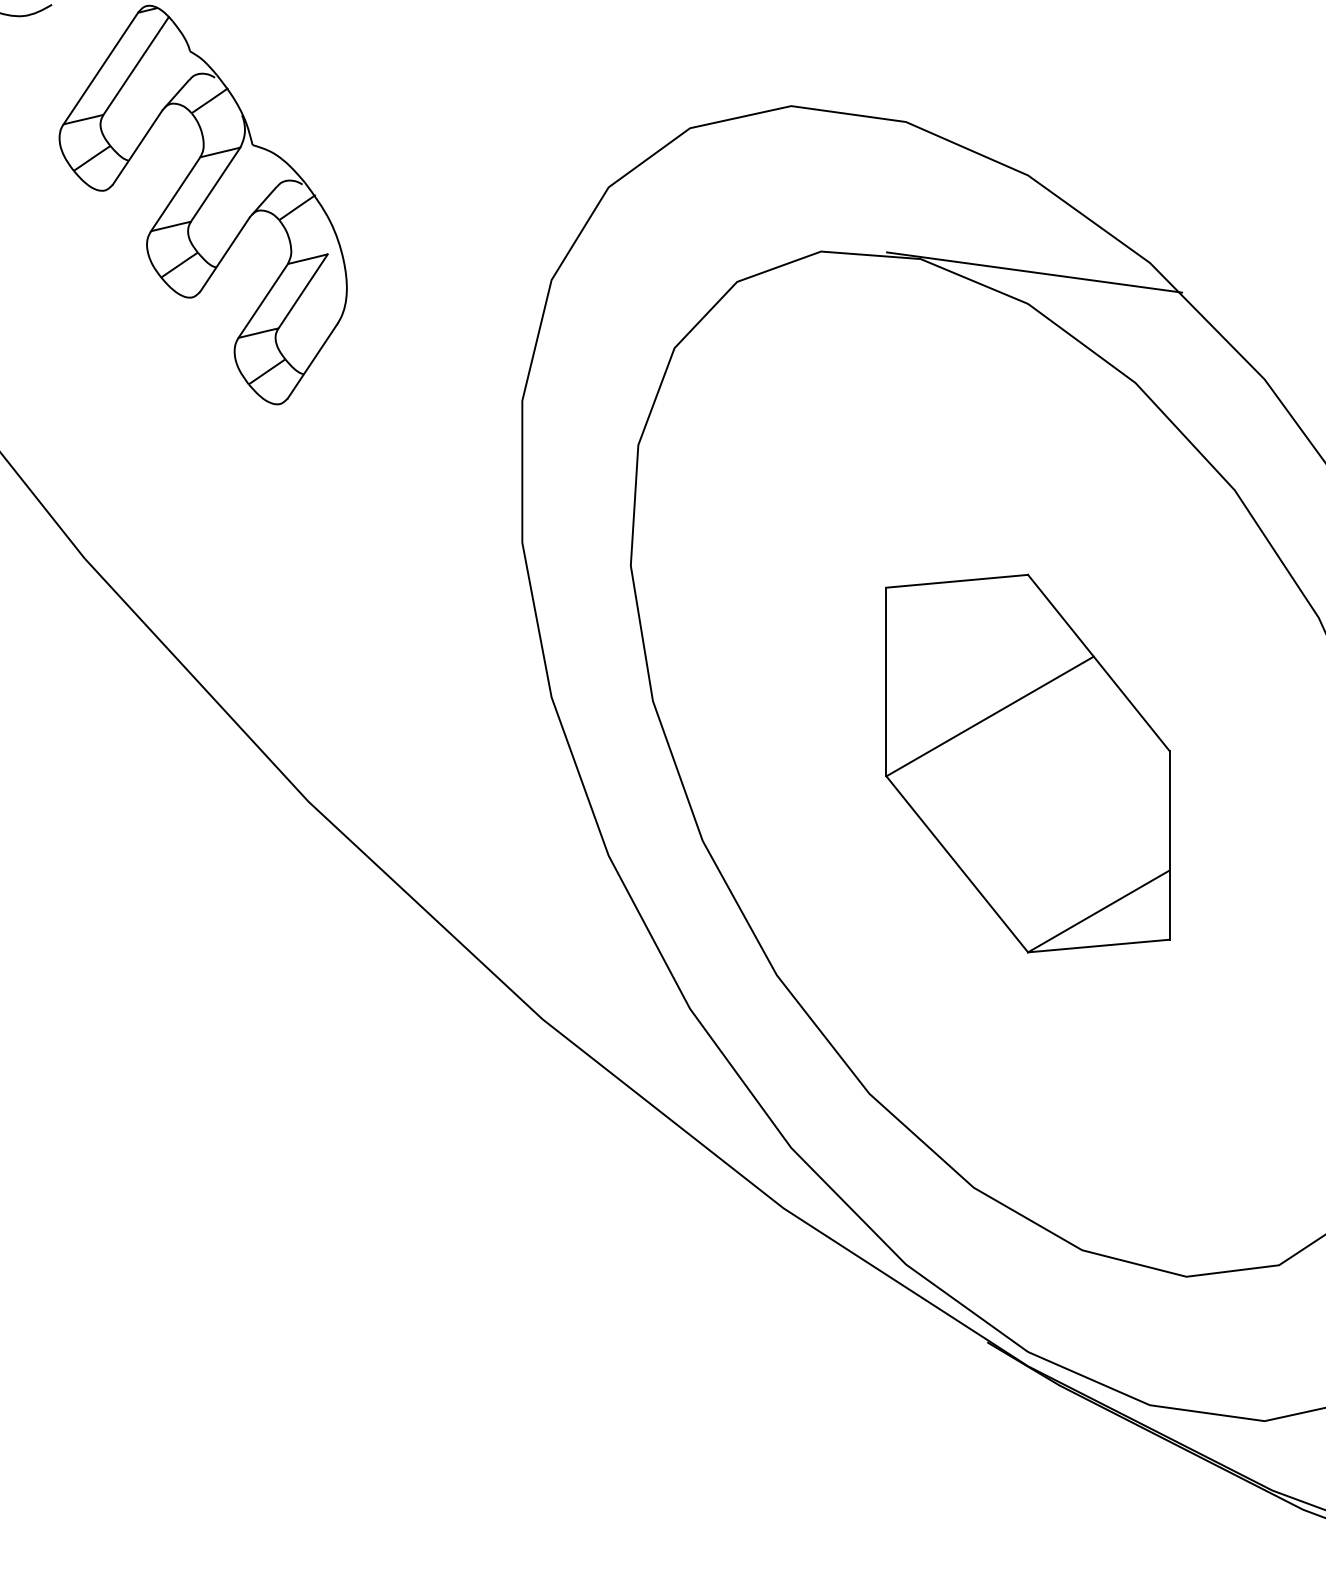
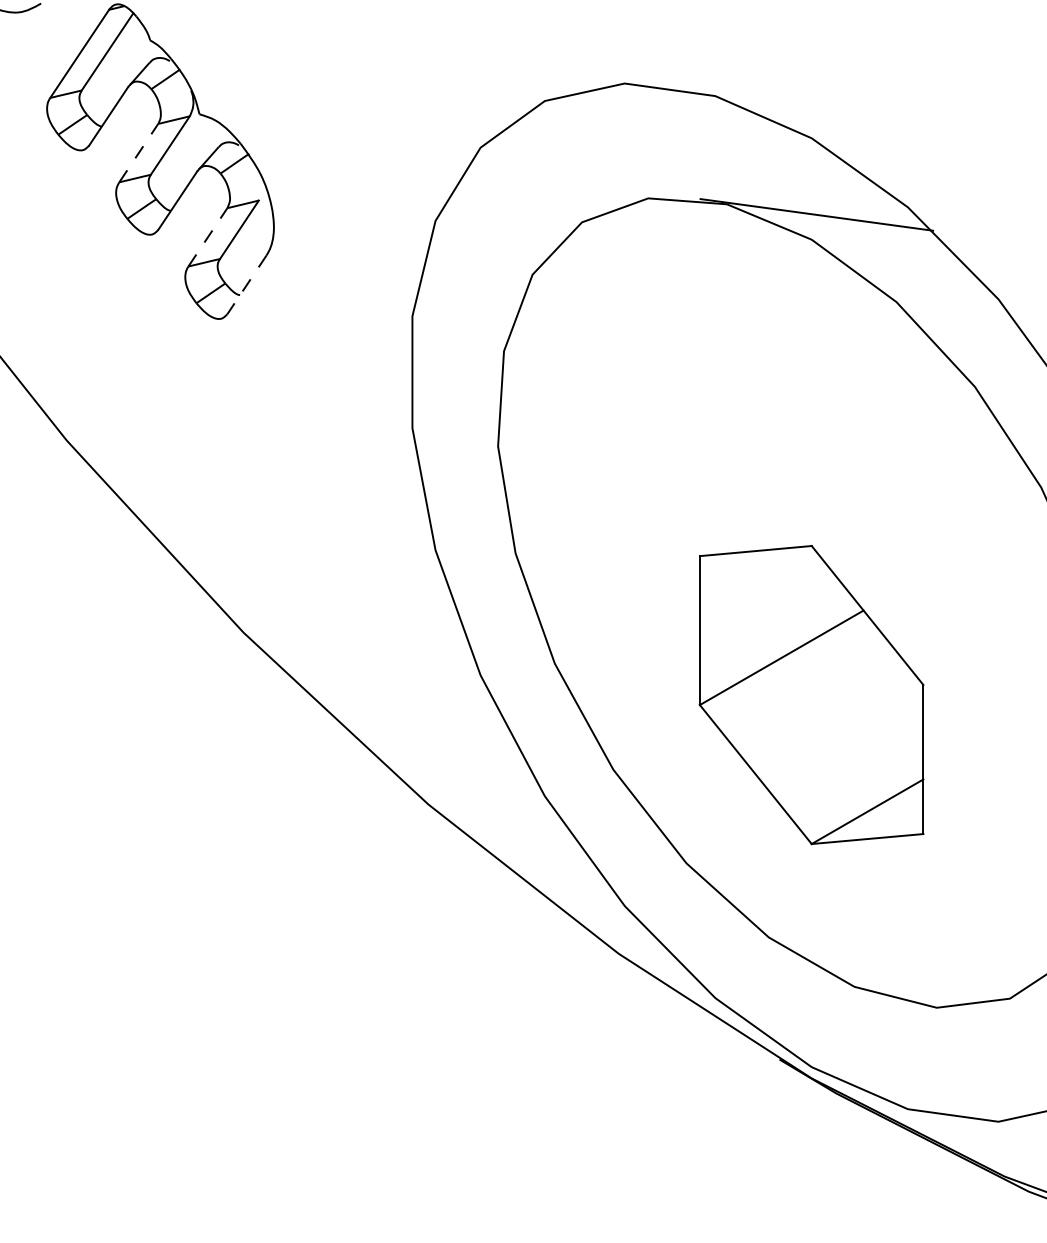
line: (175, 193) -> (138, 152), solid -> dashed
line: (263, 300) -> (208, 237), solid -> dashed
line: (312, 360) -> (246, 284), solid -> dashed
part: (1027, 763) -> (811, 694), moved

